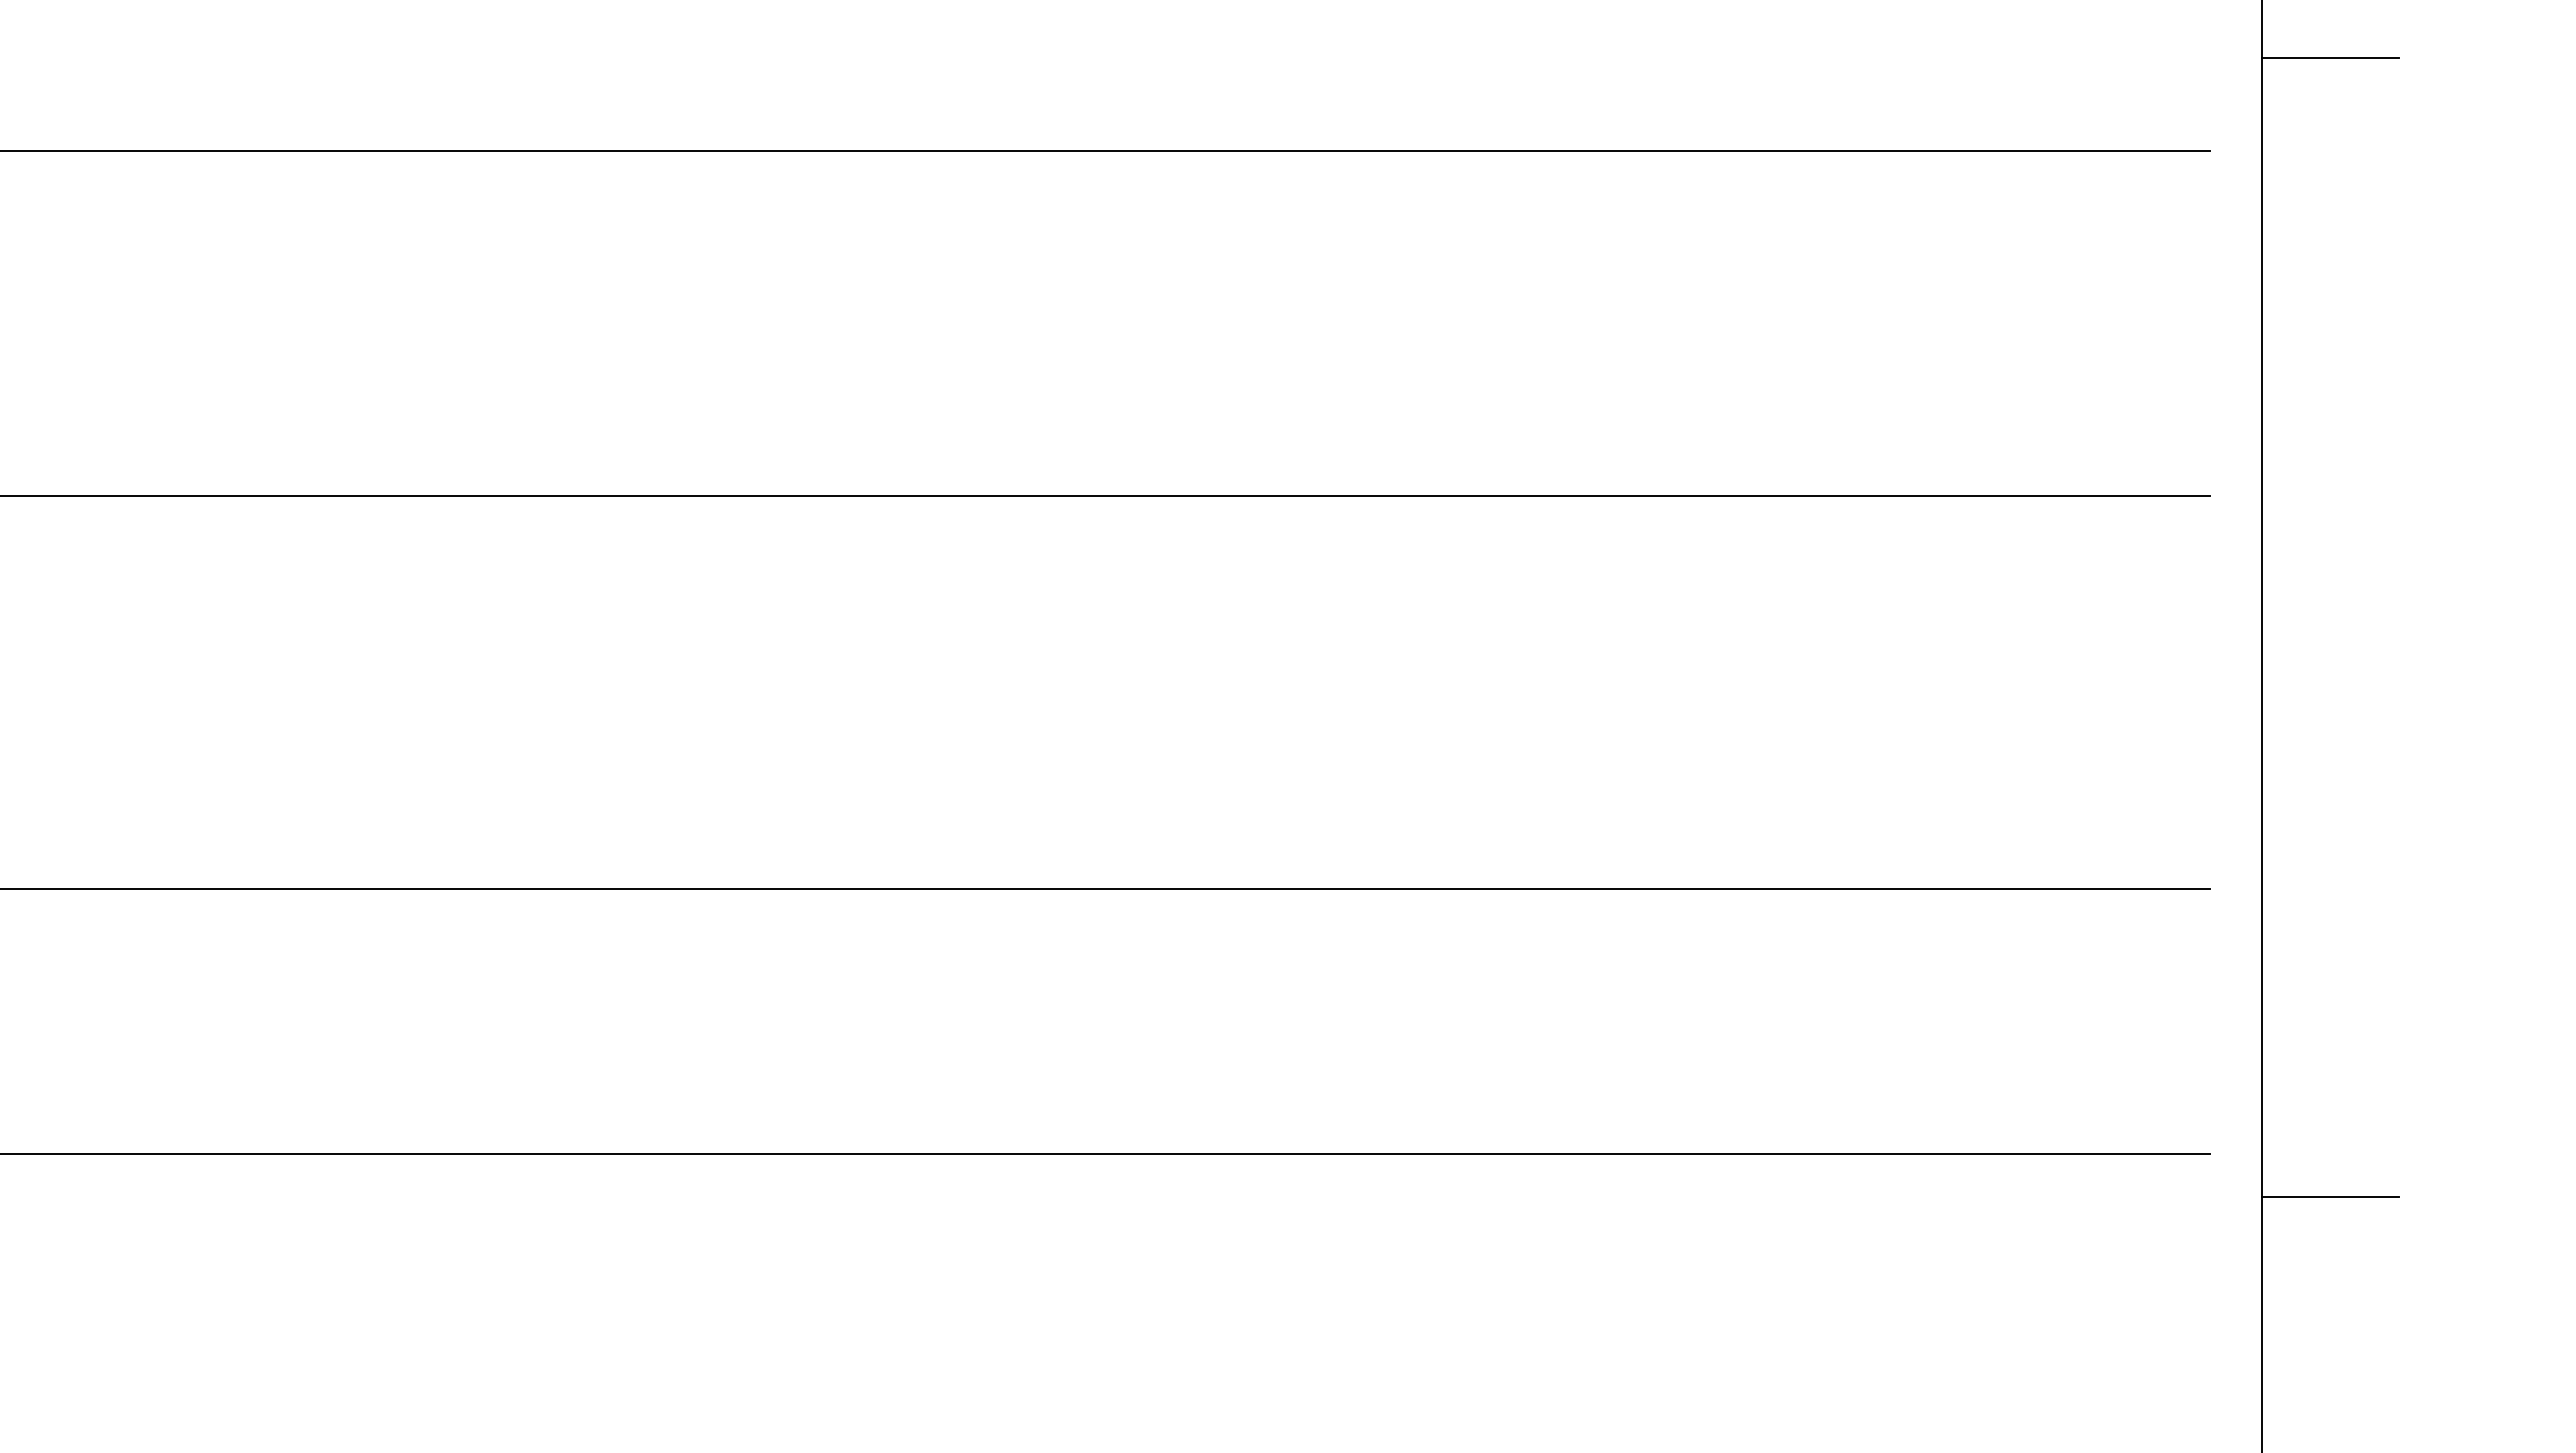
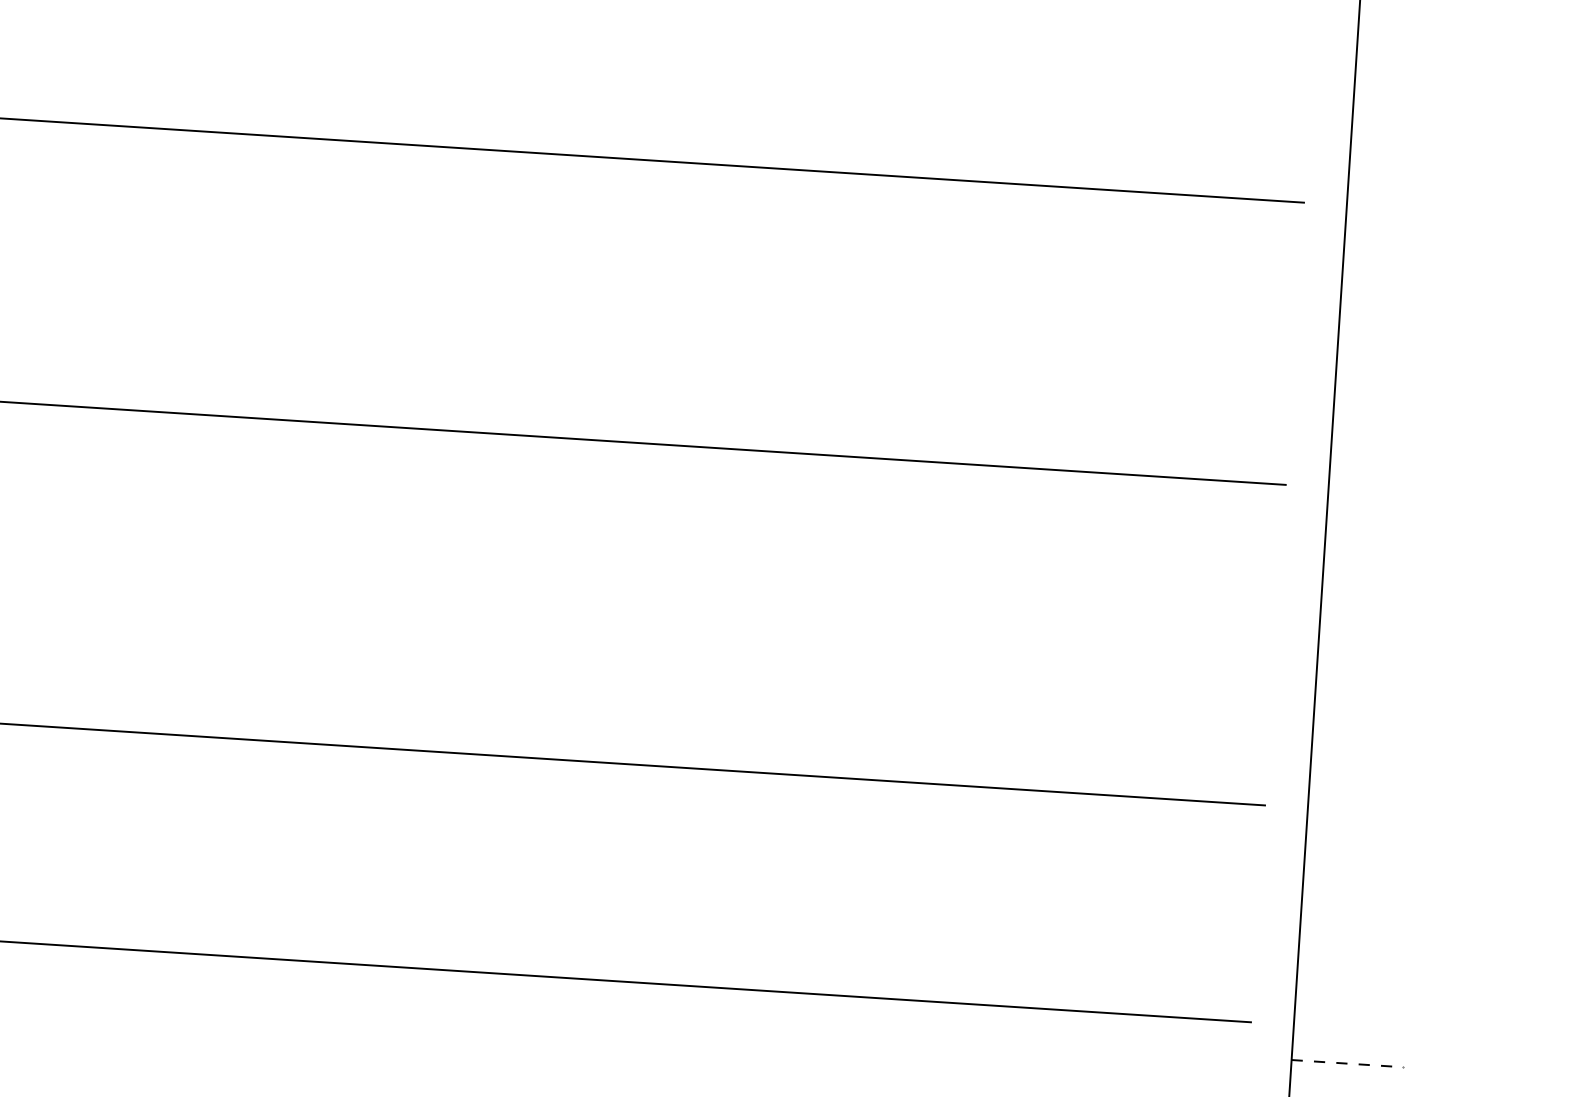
line: (2330, 58) -> (1407, 133), removed
line: (2331, 1196) -> (1348, 1063), solid -> dashed

